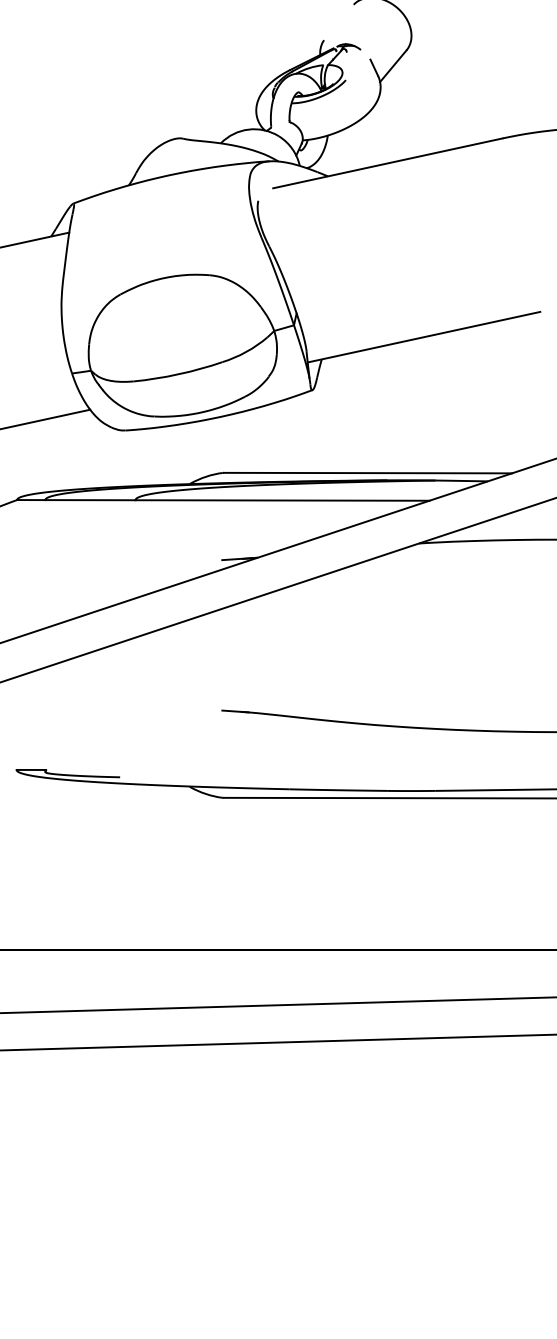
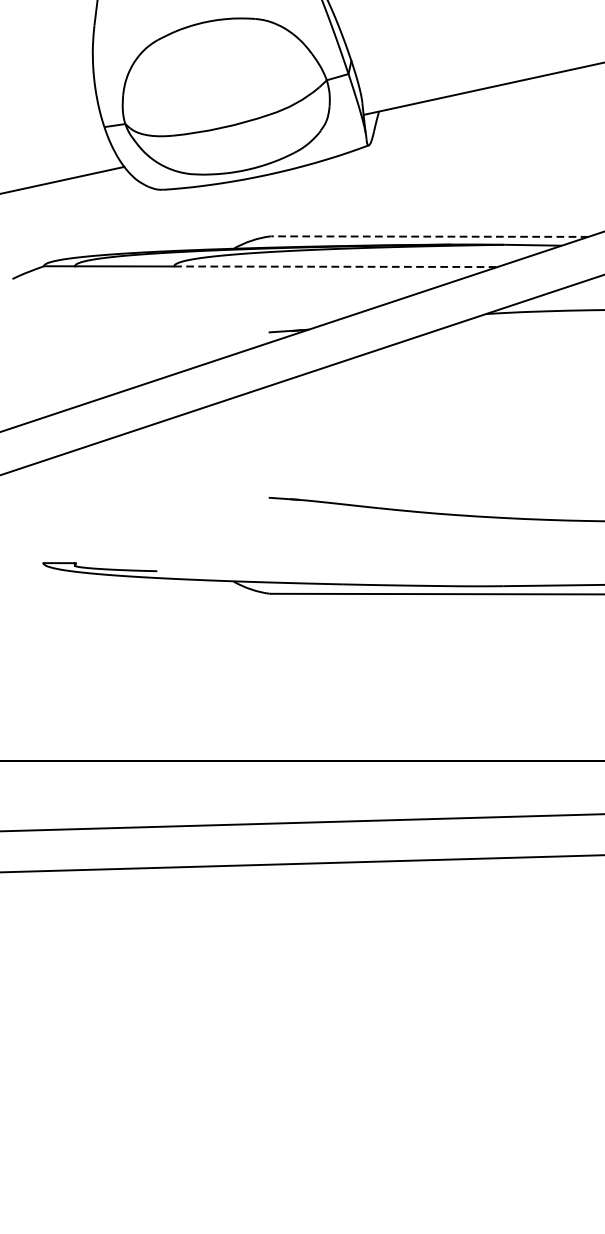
line: (367, 473) -> (429, 237), solid -> dashed
line: (282, 500) -> (335, 266), solid -> dashed

